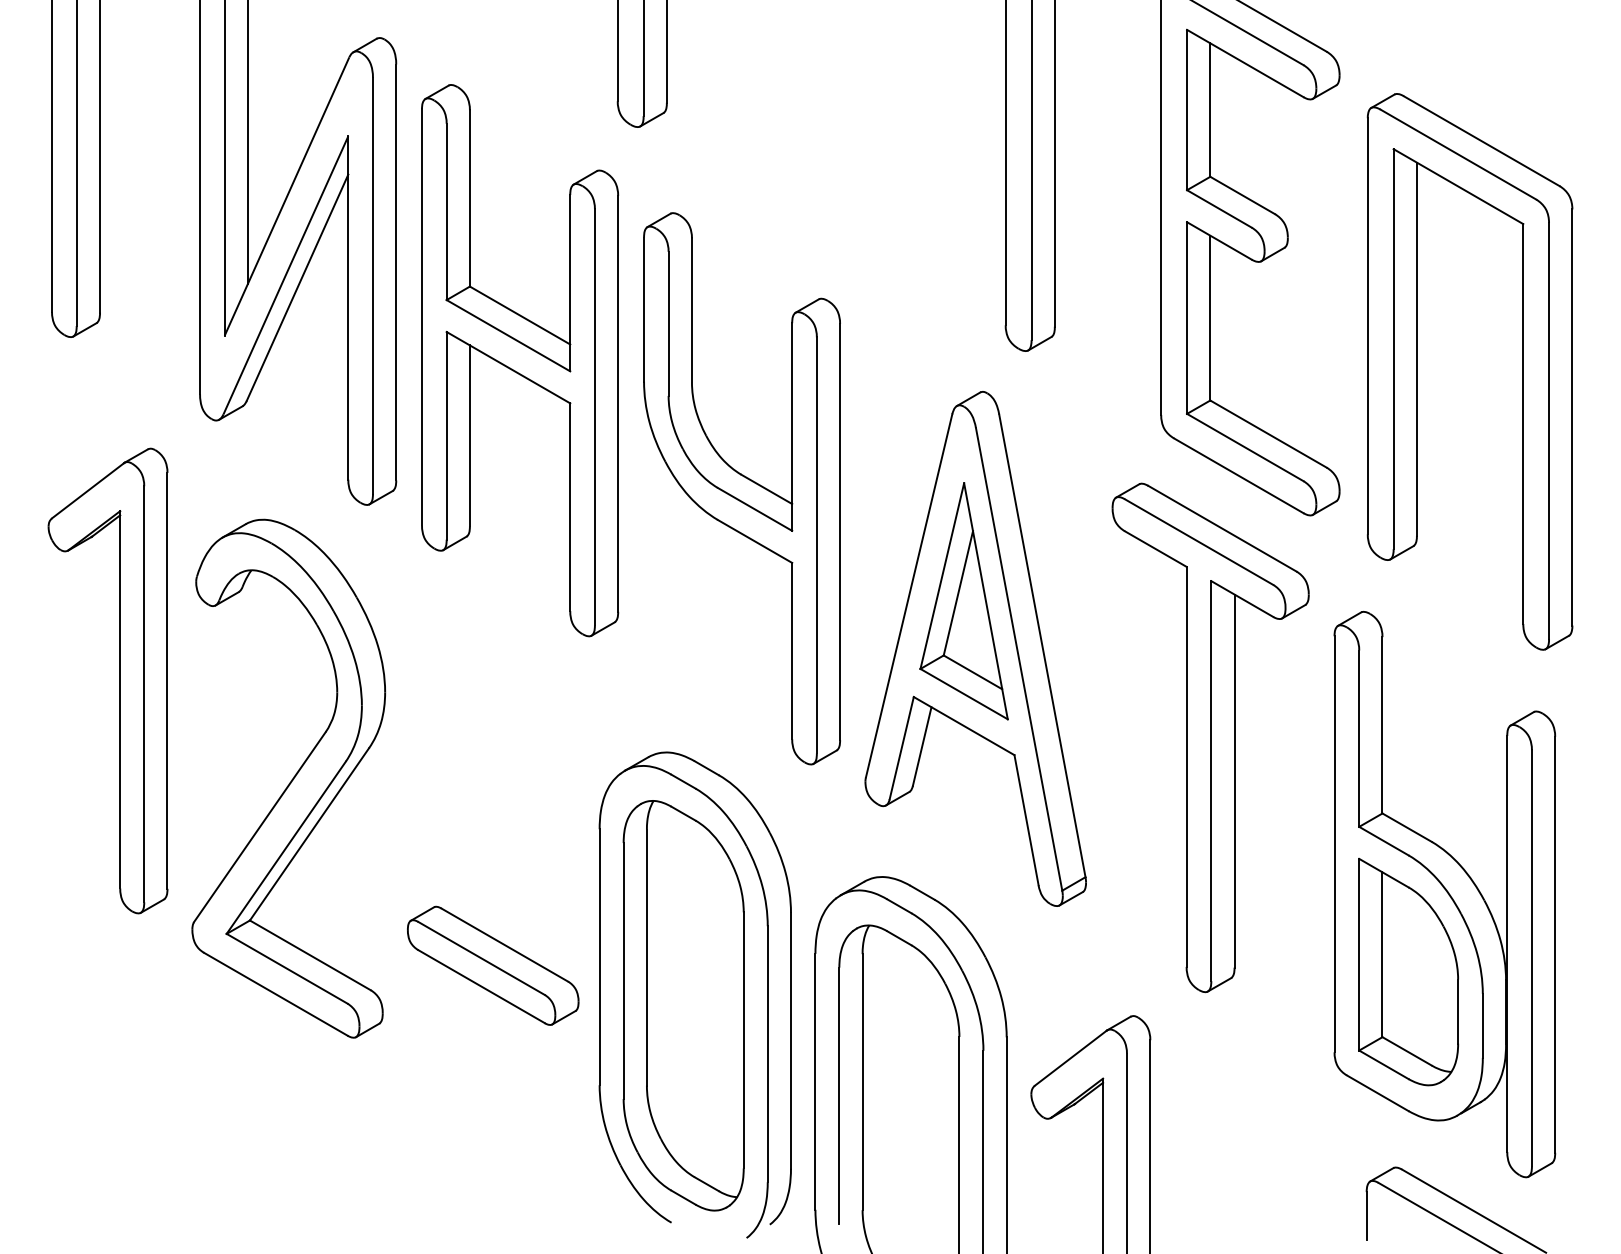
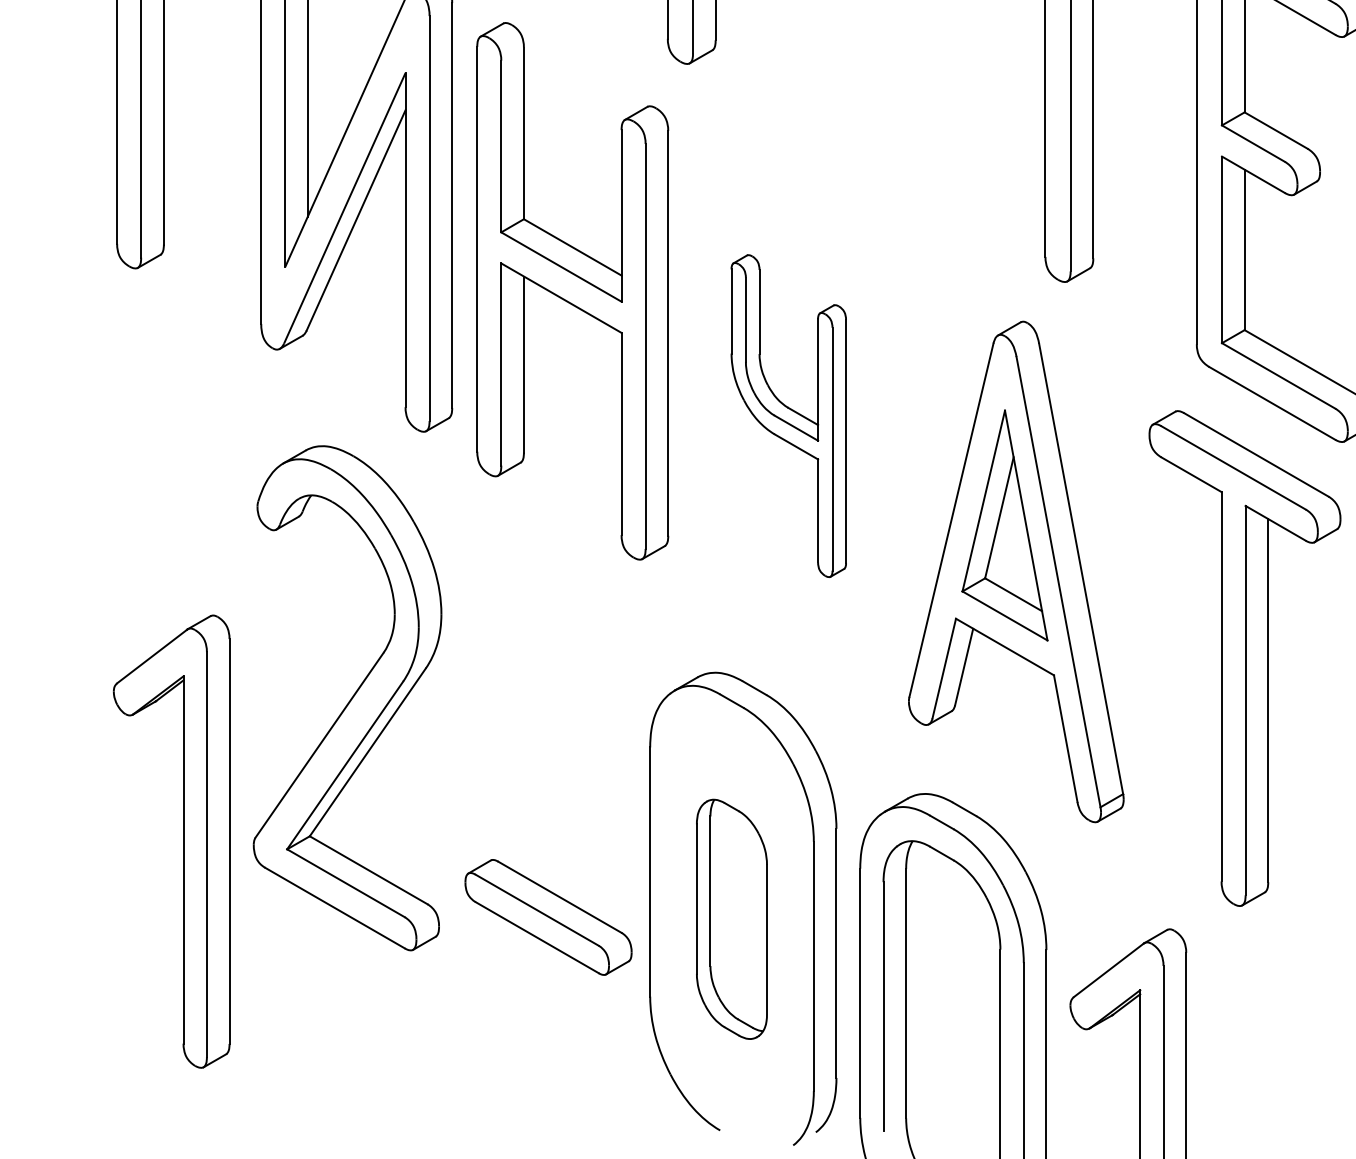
part: (741, 488) -> (788, 415), size x0.6
part: (119, 680) -> (182, 841), moved
part: (493, 965) -> (548, 917), moved
part: (683, 1005) -> (731, 919), size x0.6

